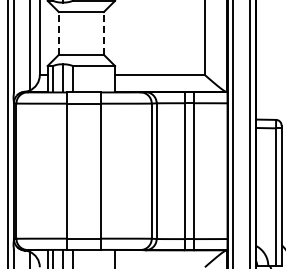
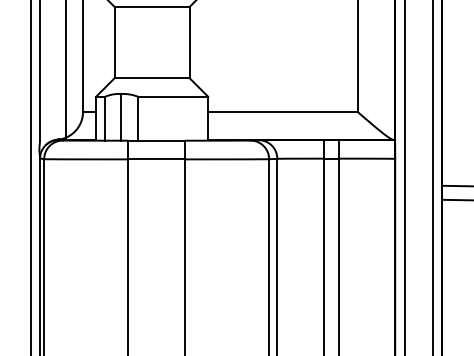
line: (58, 32) -> (114, 41), dashed -> solid
line: (103, 32) -> (188, 41), dashed -> solid

